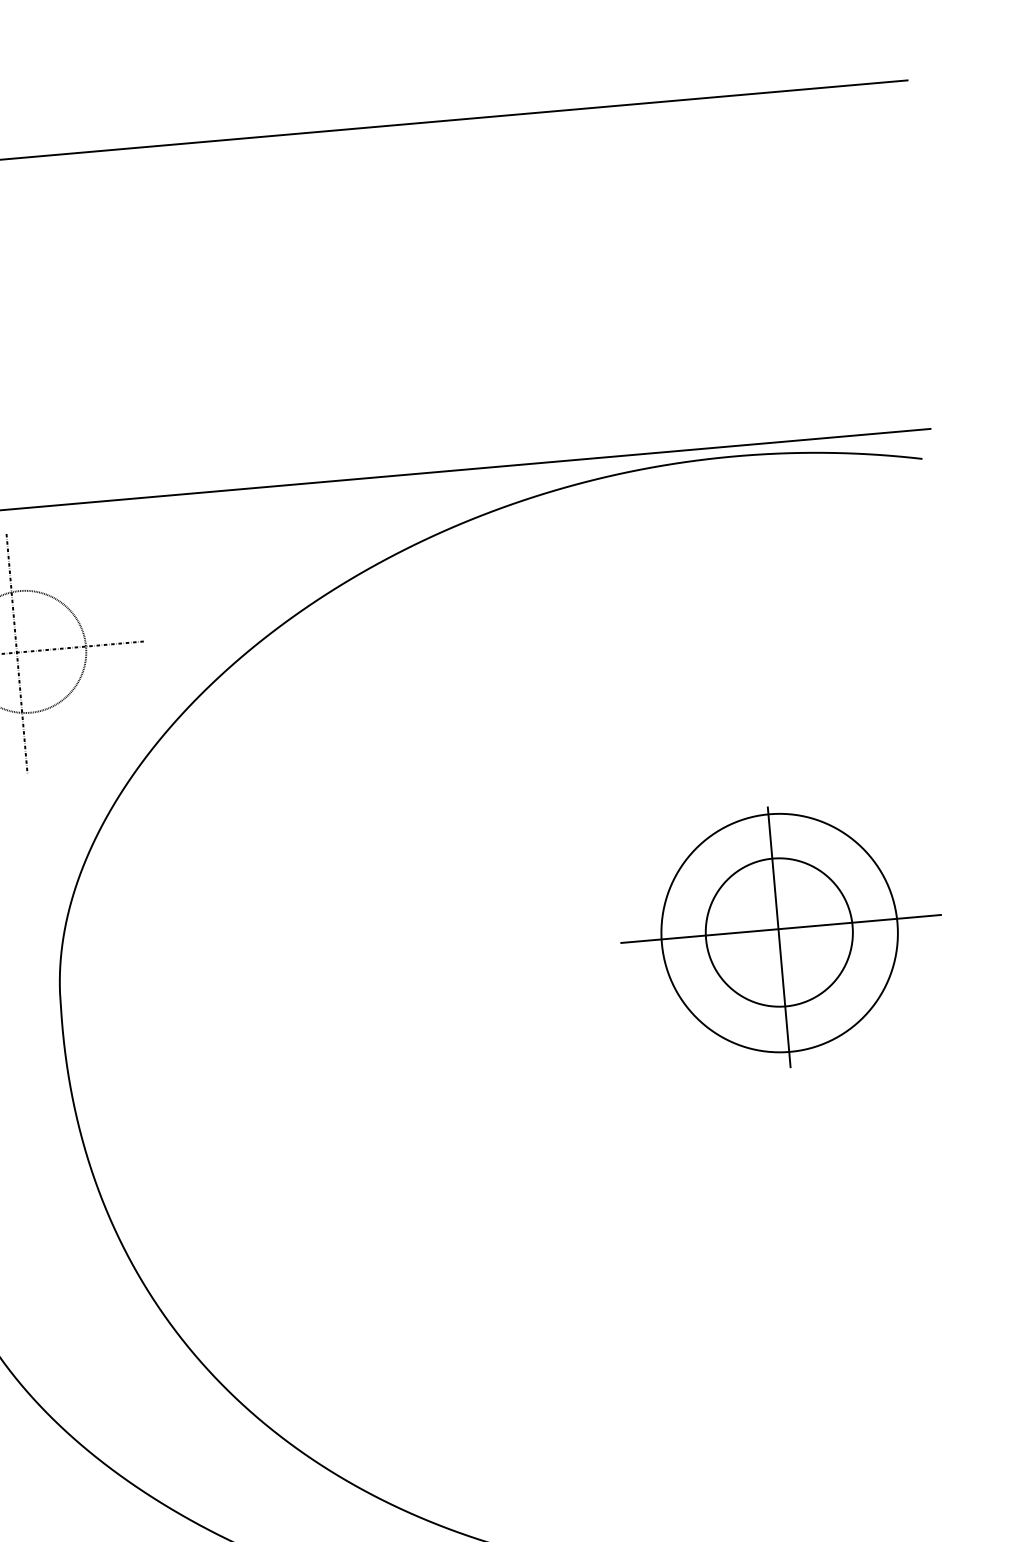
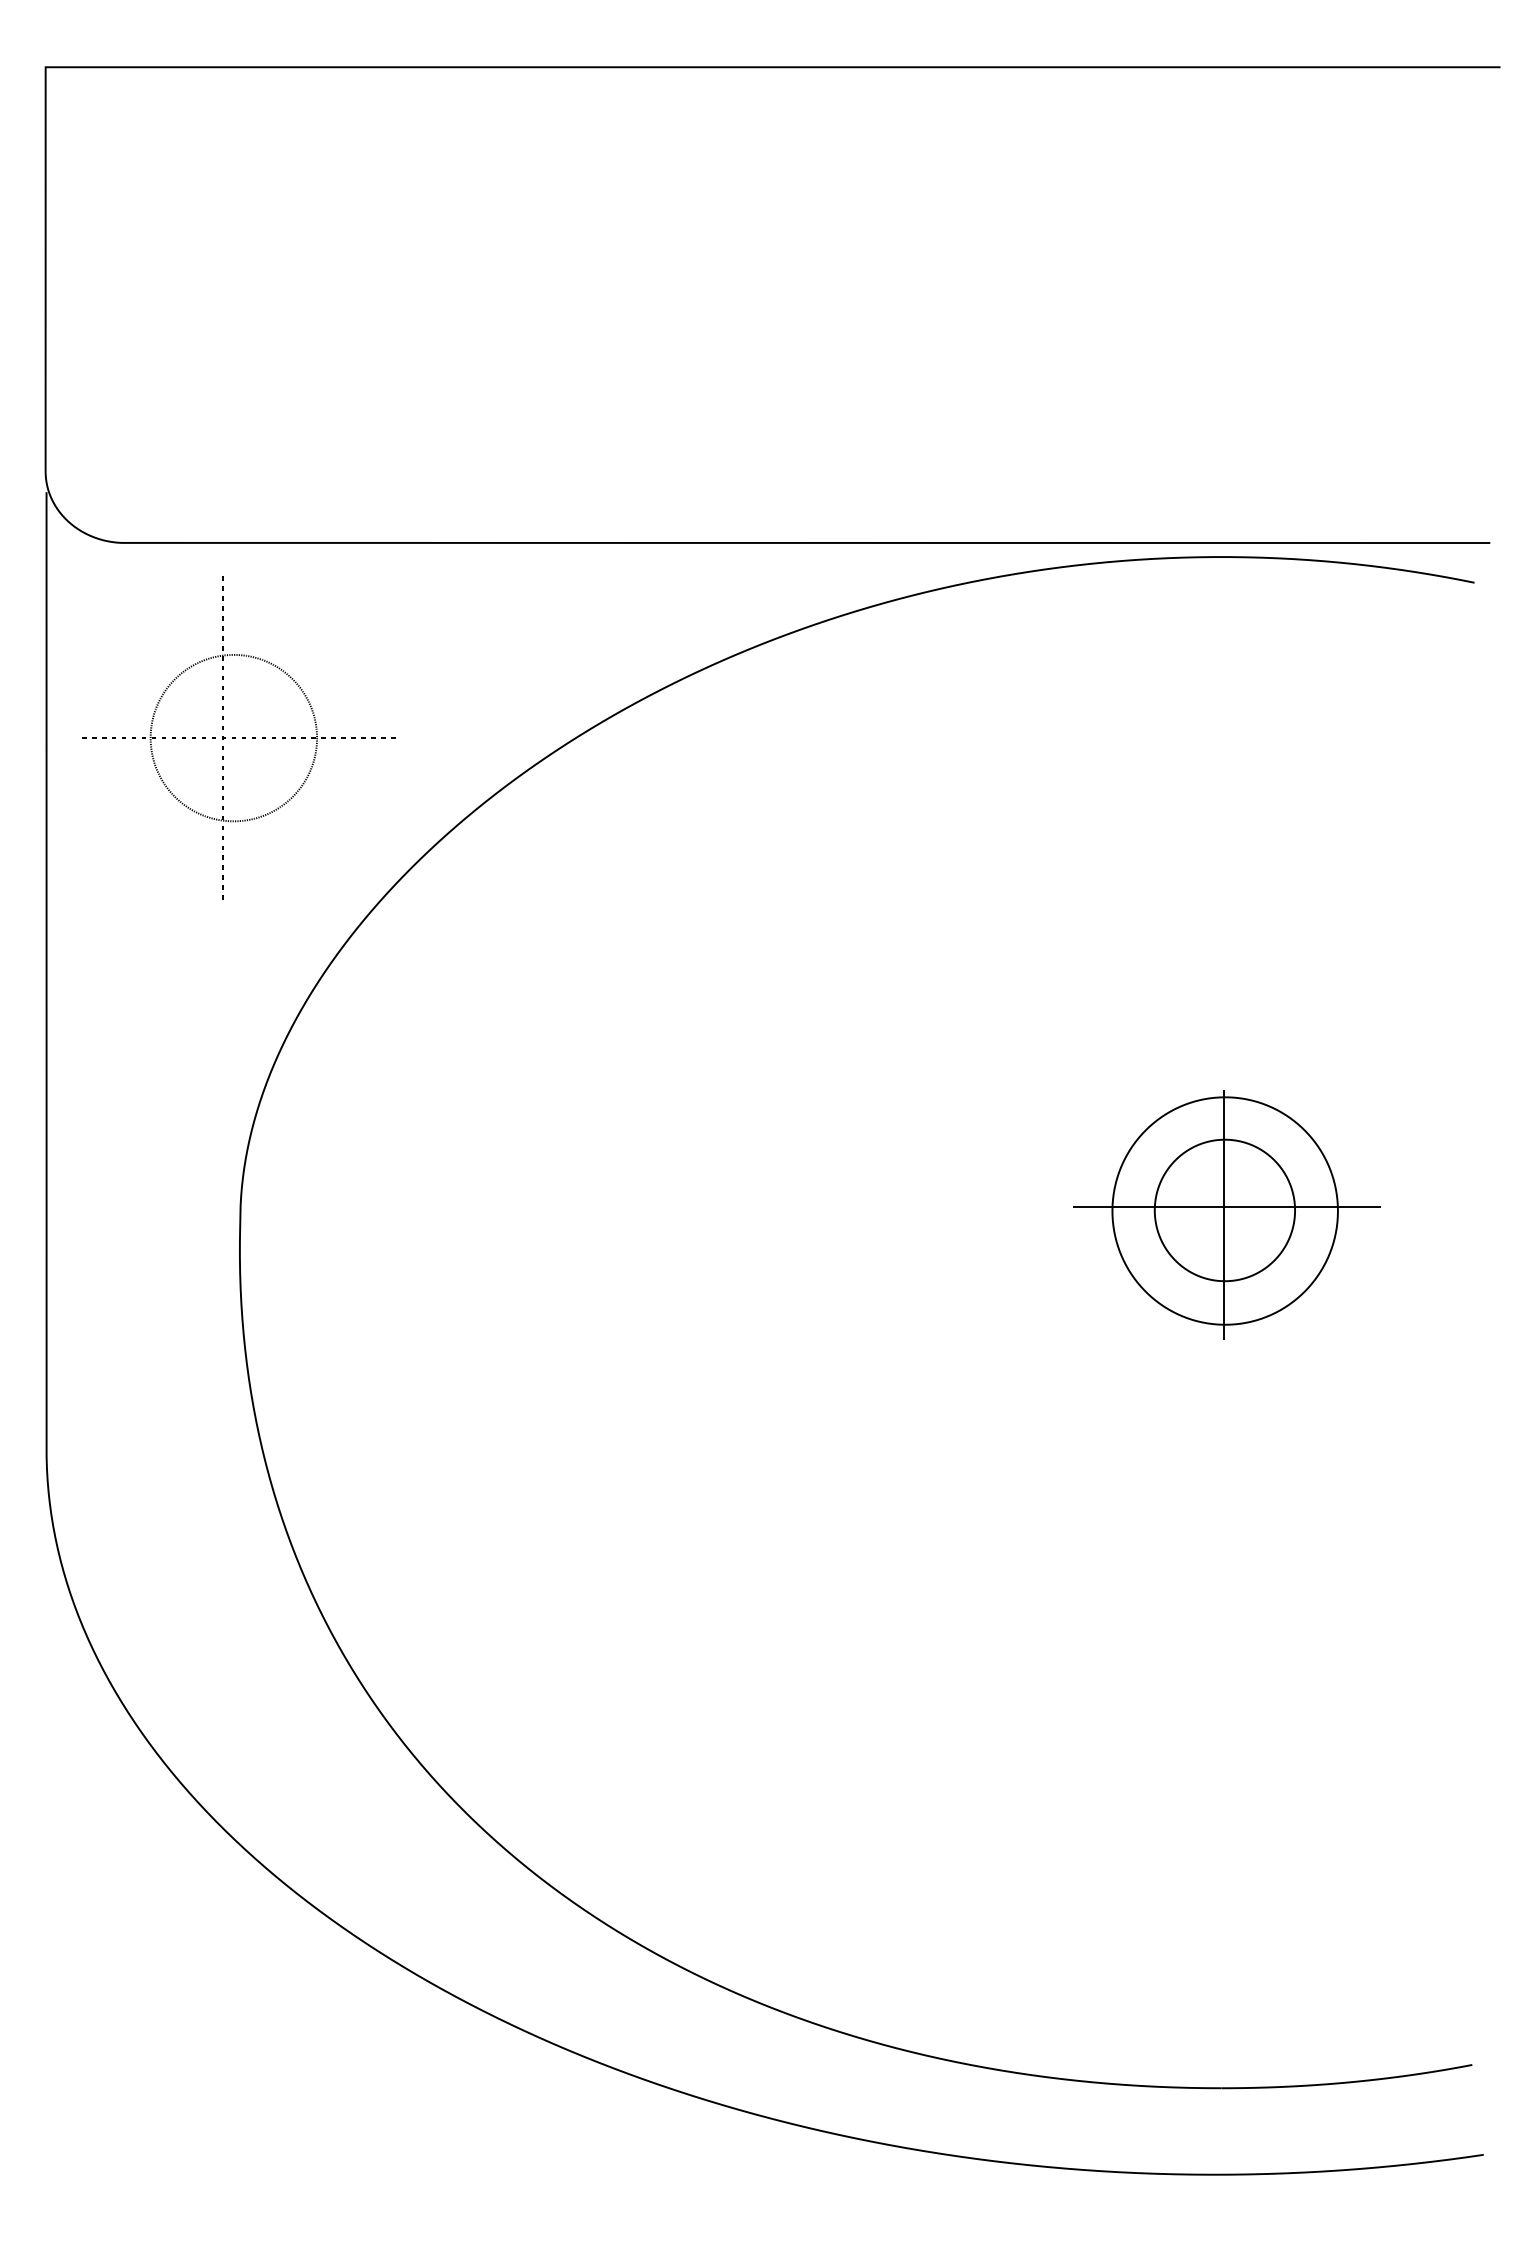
part: (781, 936) -> (1226, 1214), size x0.7

